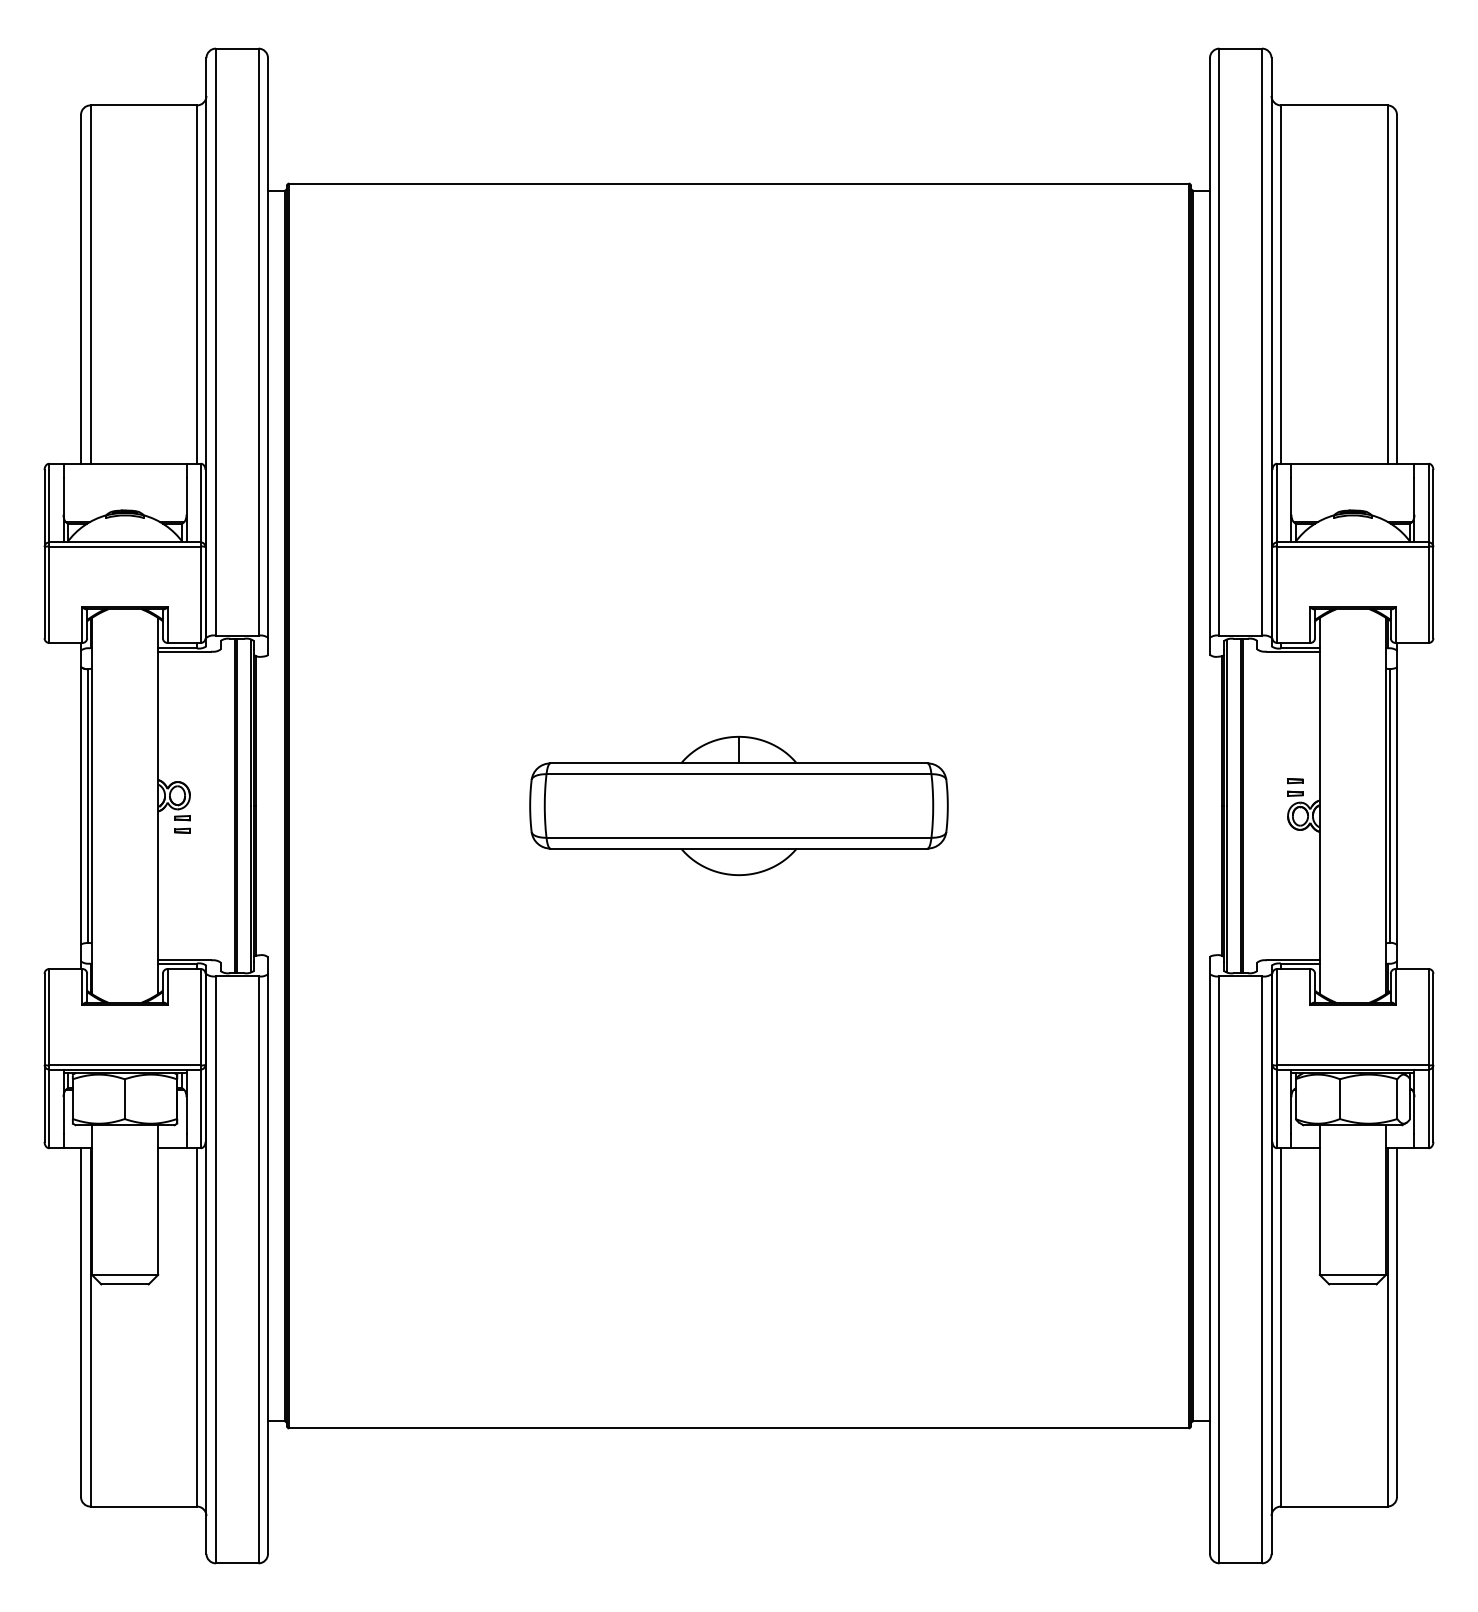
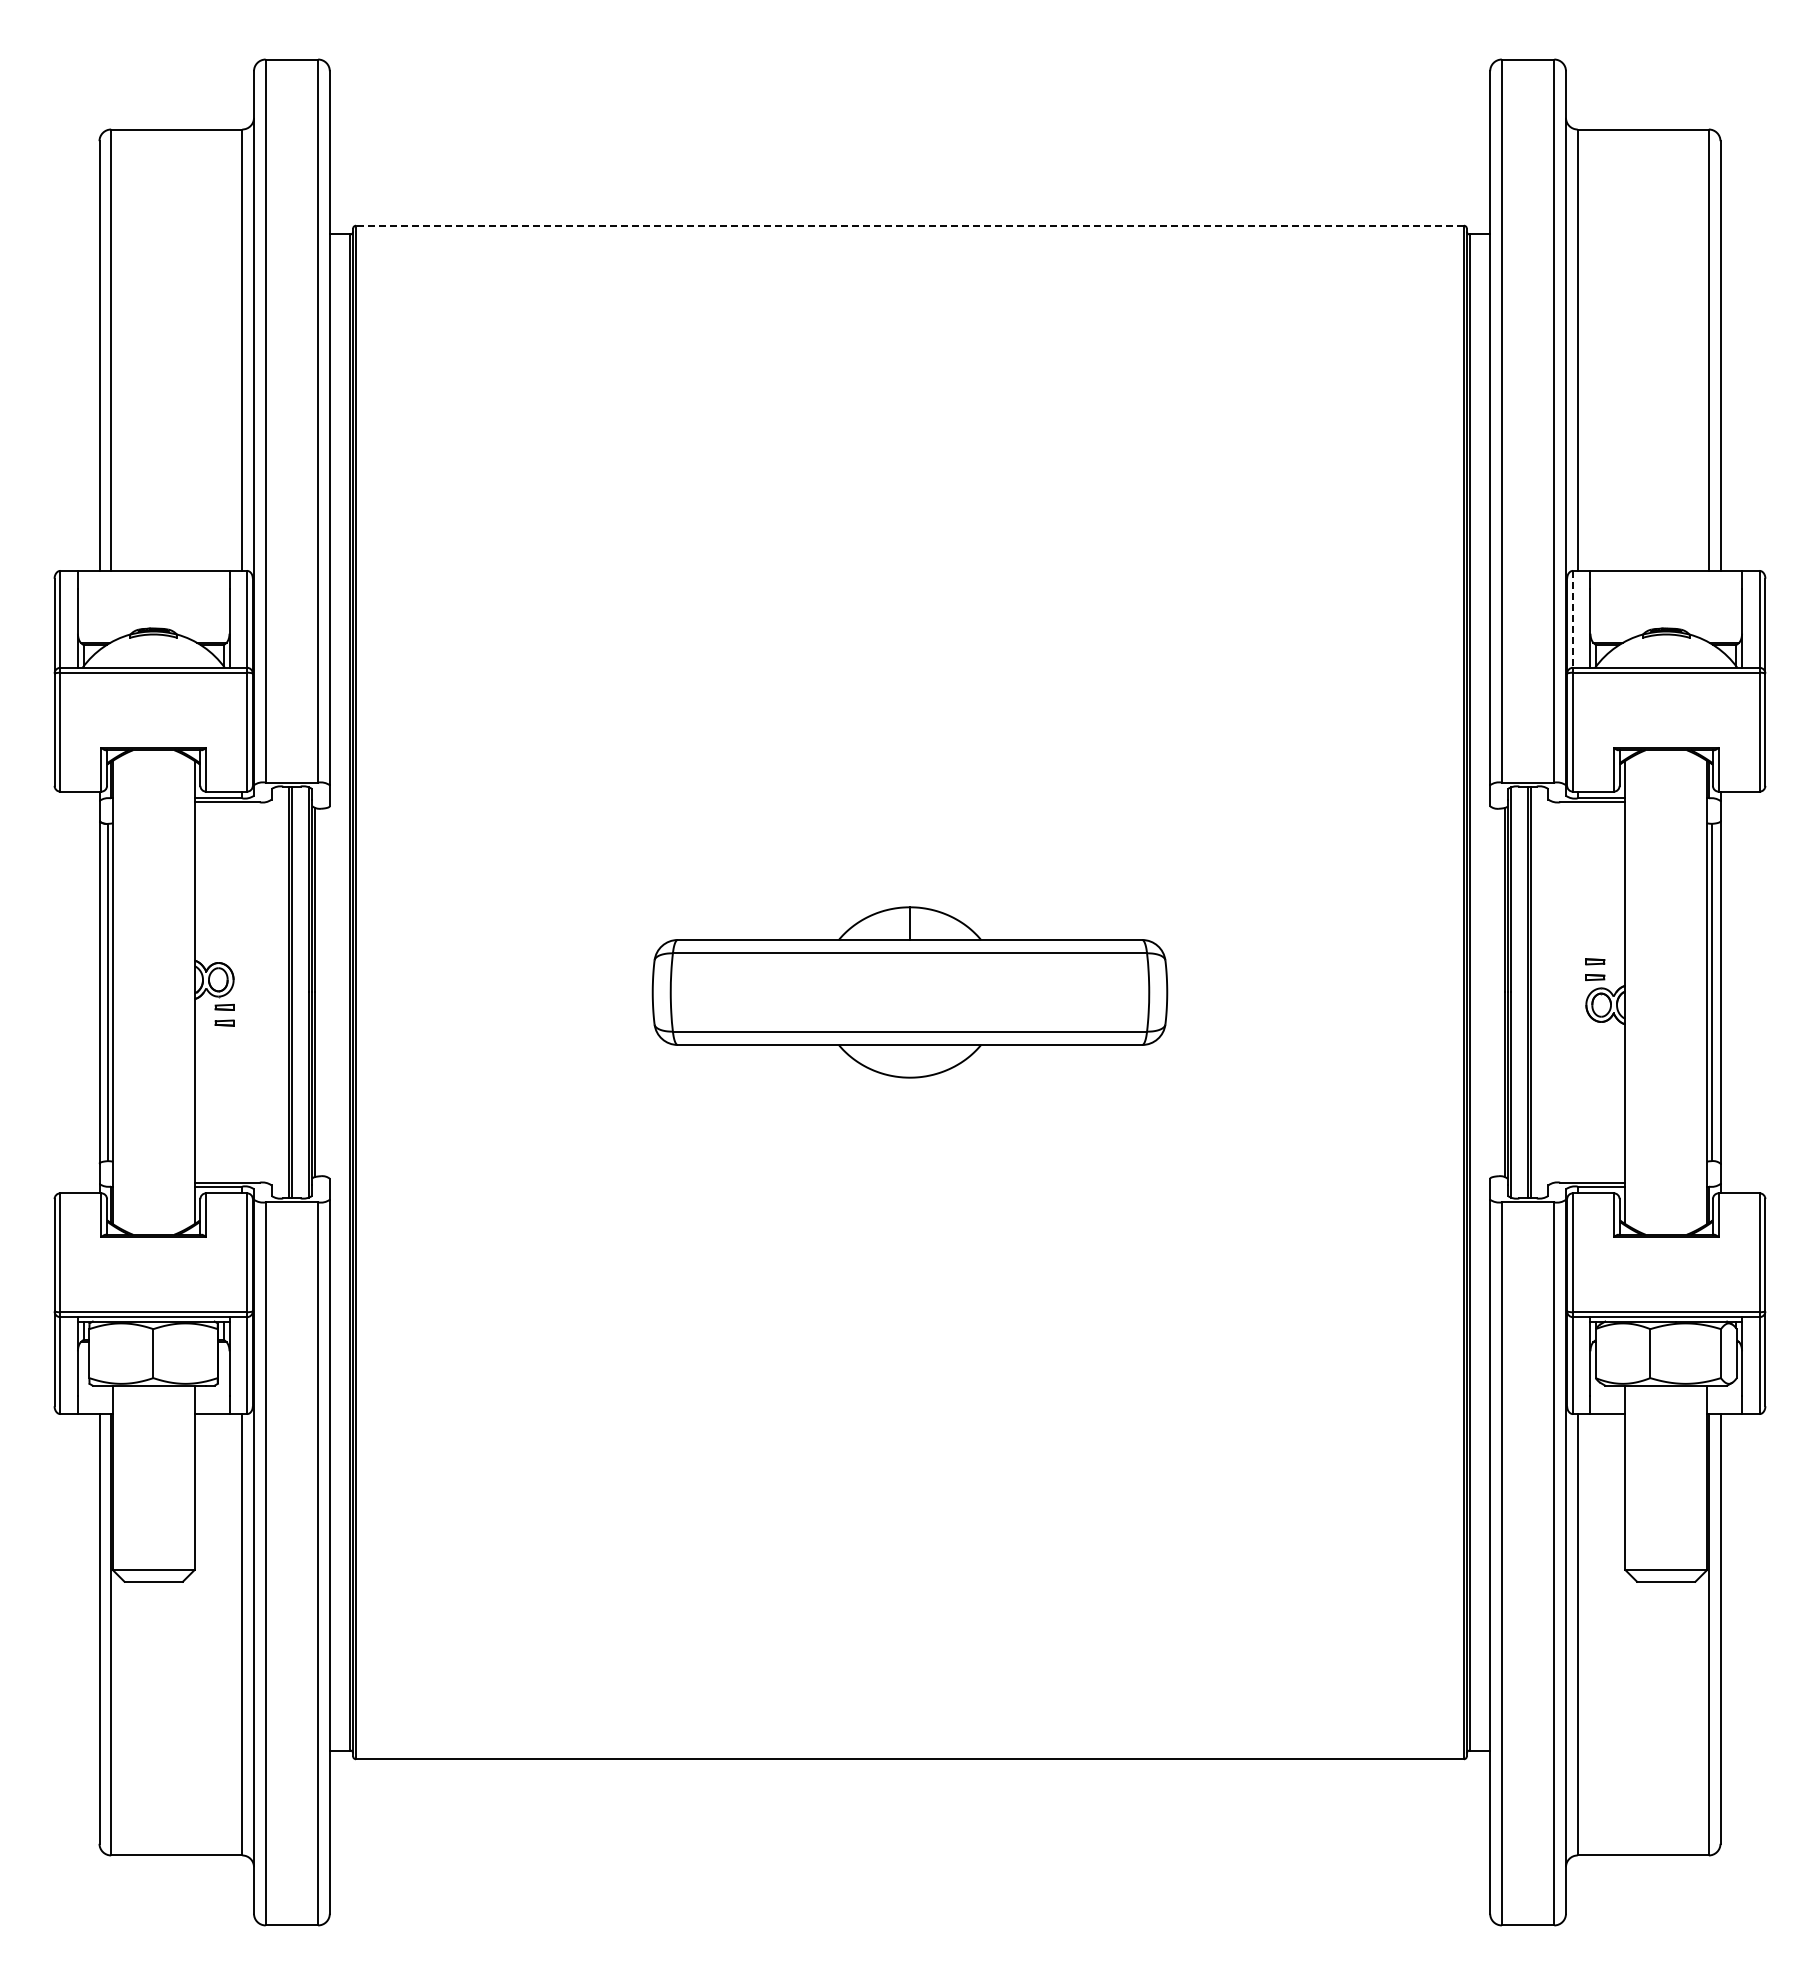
line: (739, 183) -> (910, 225), solid -> dashed
line: (1276, 503) -> (1572, 619), solid -> dashed

